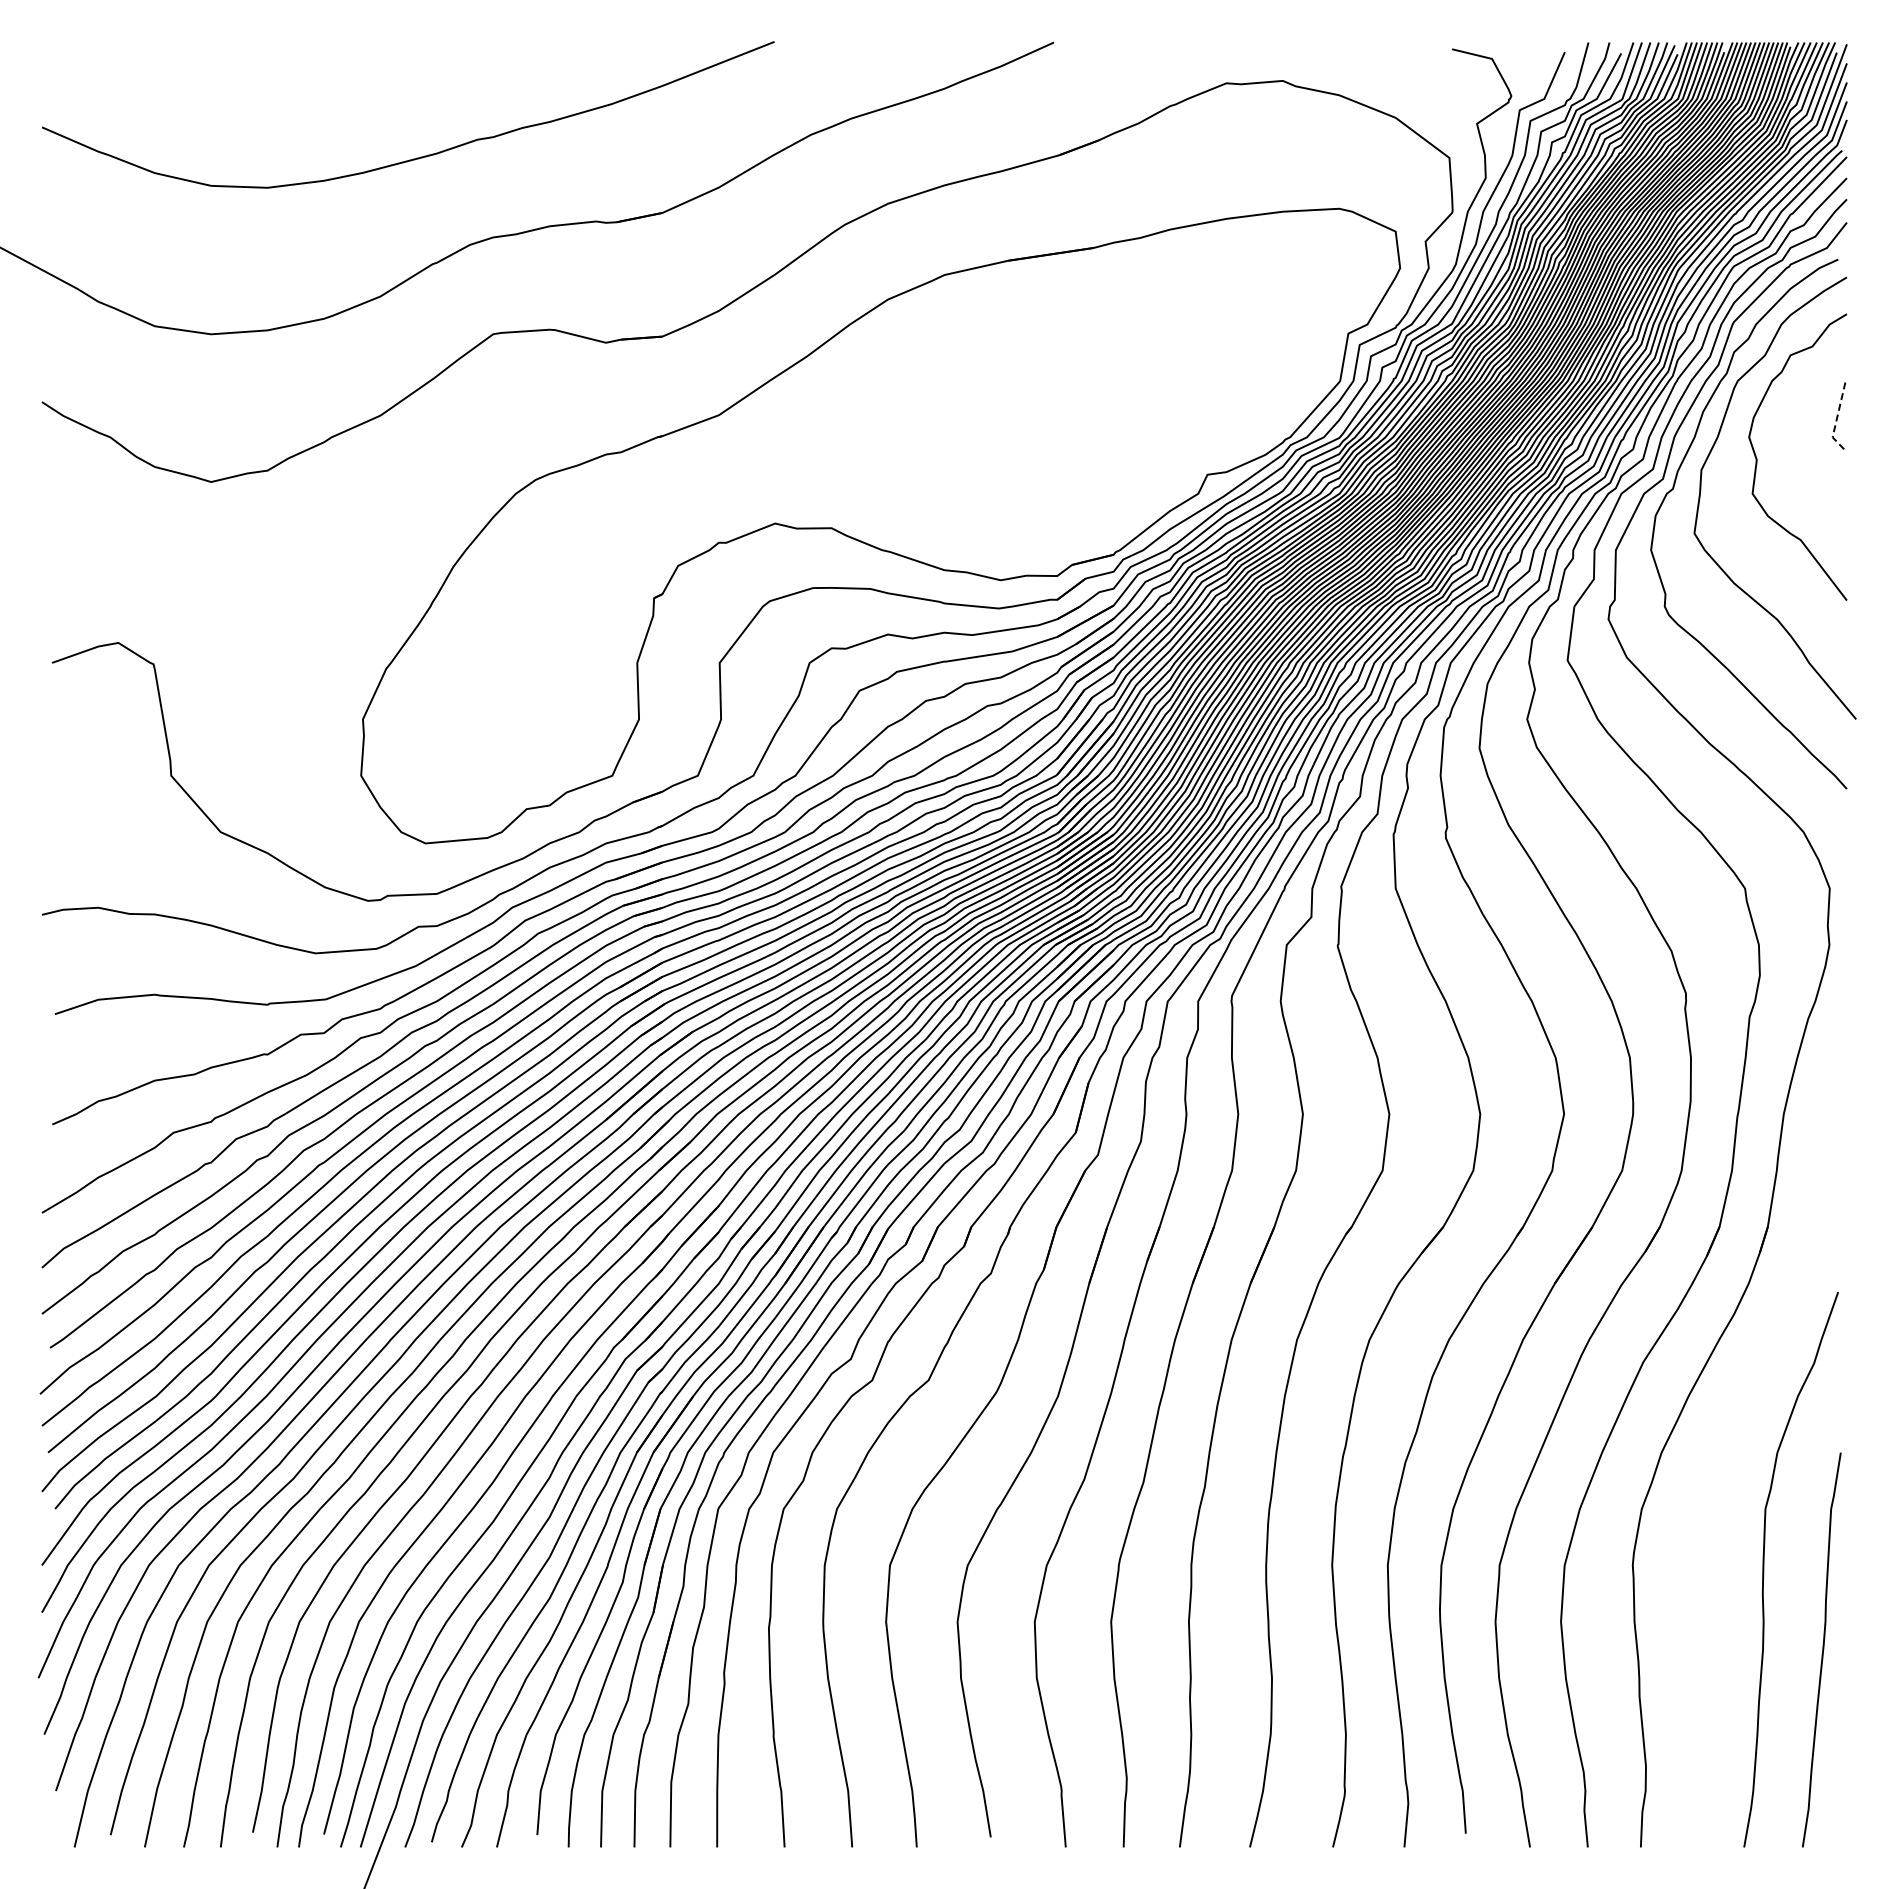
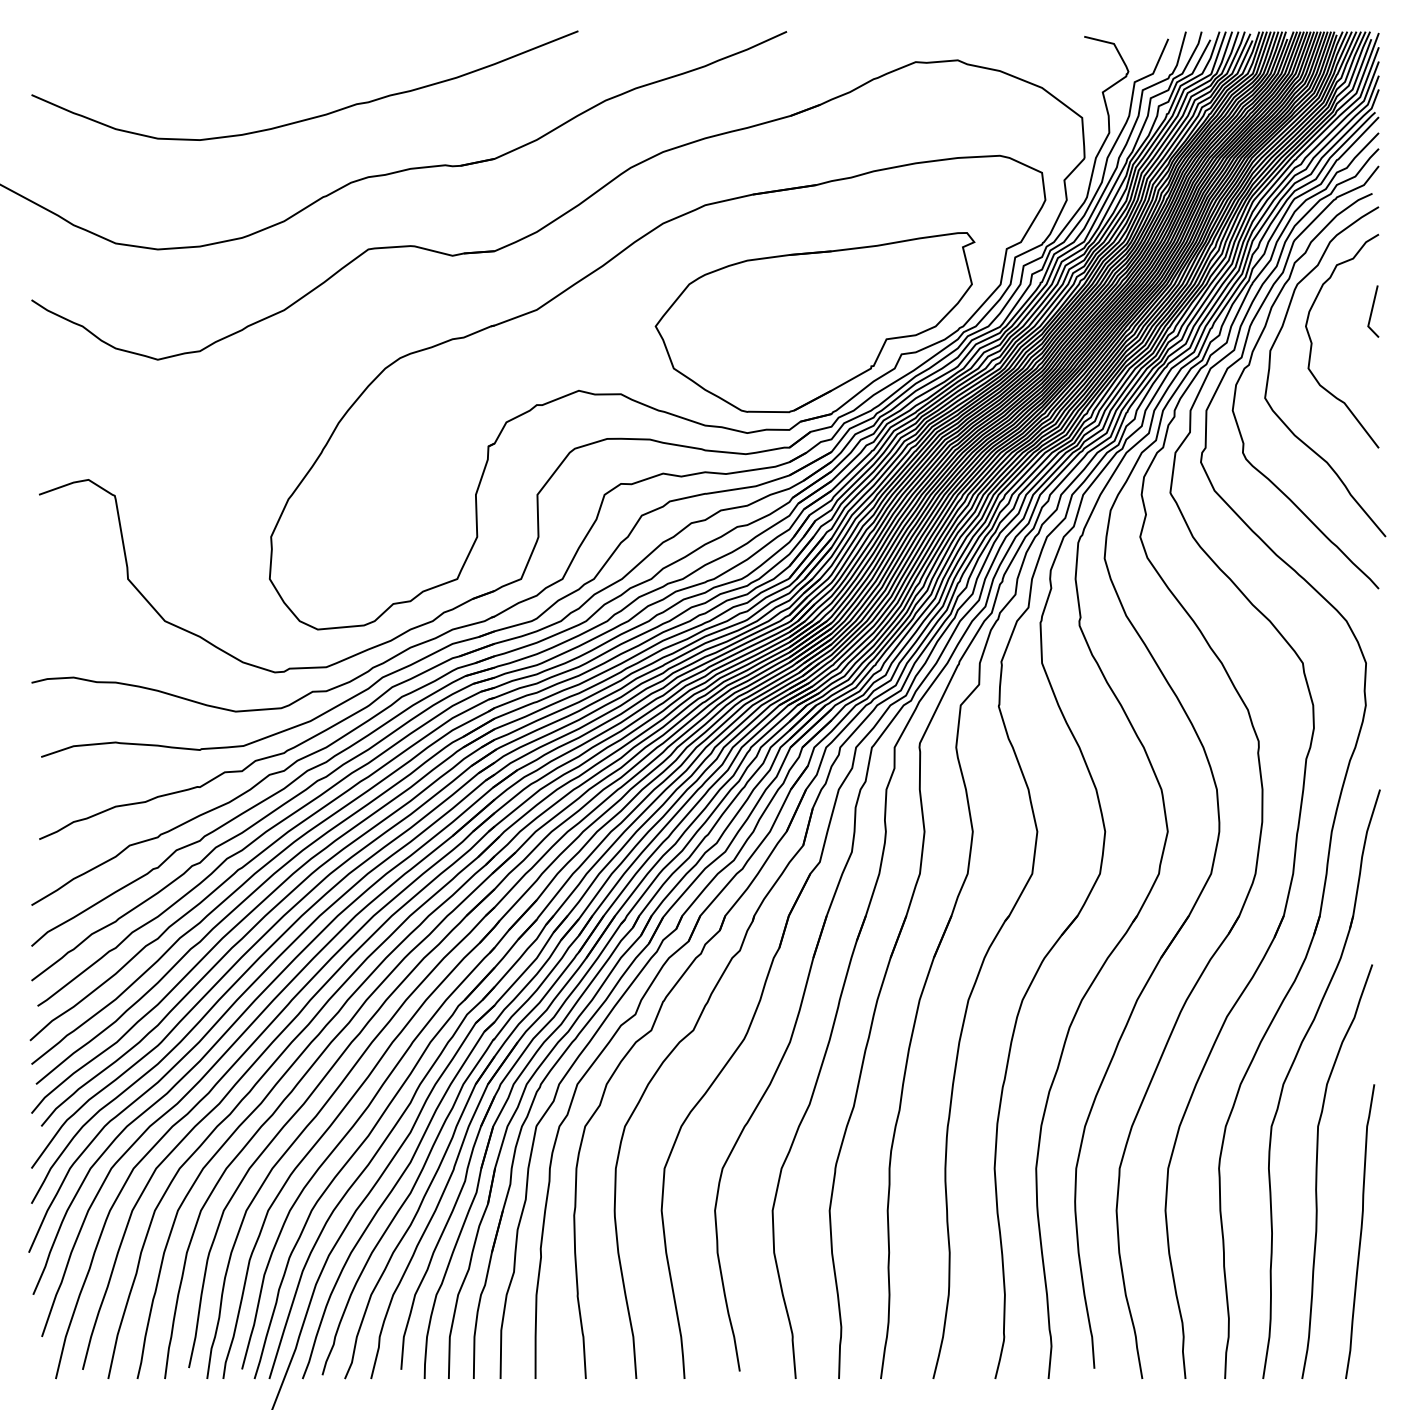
line: (1836, 420) -> (1371, 313), dashed -> solid
part: (1091, 432) -> (814, 322), added
part: (1729, 1432) -> (1291, 1069), added

